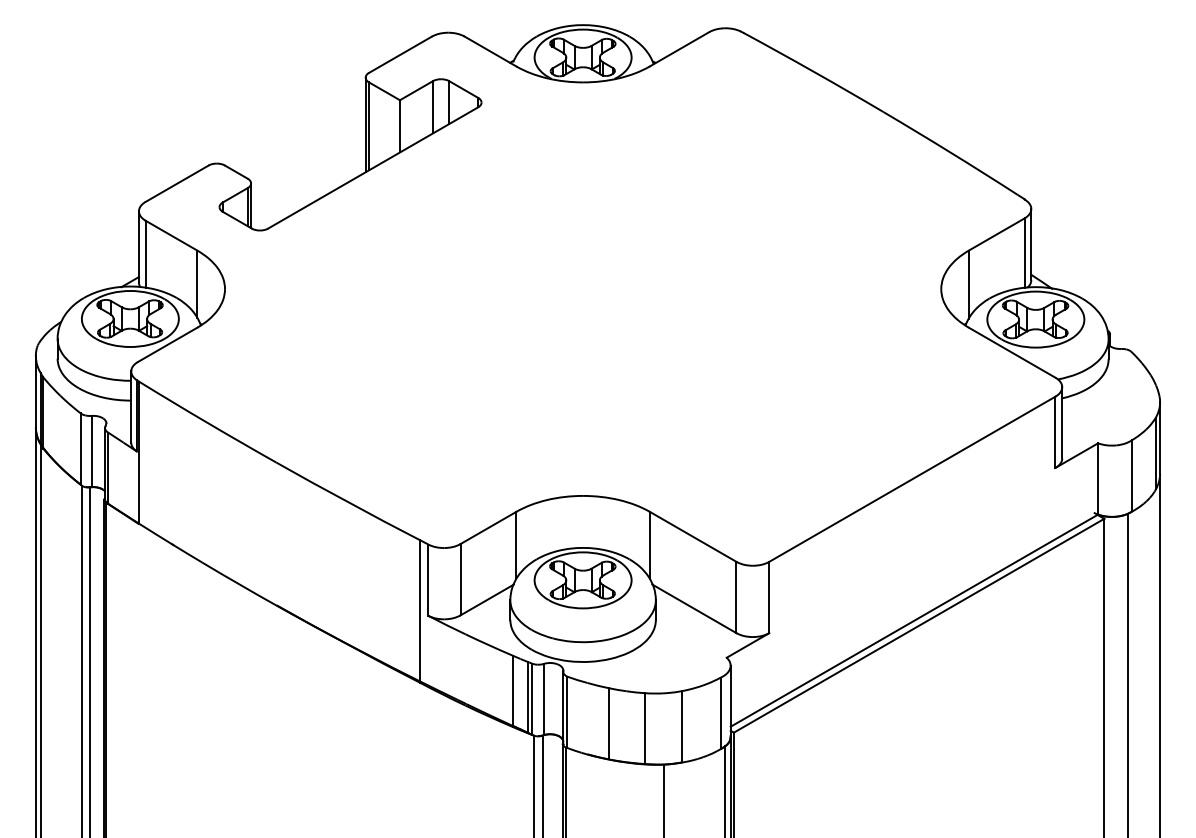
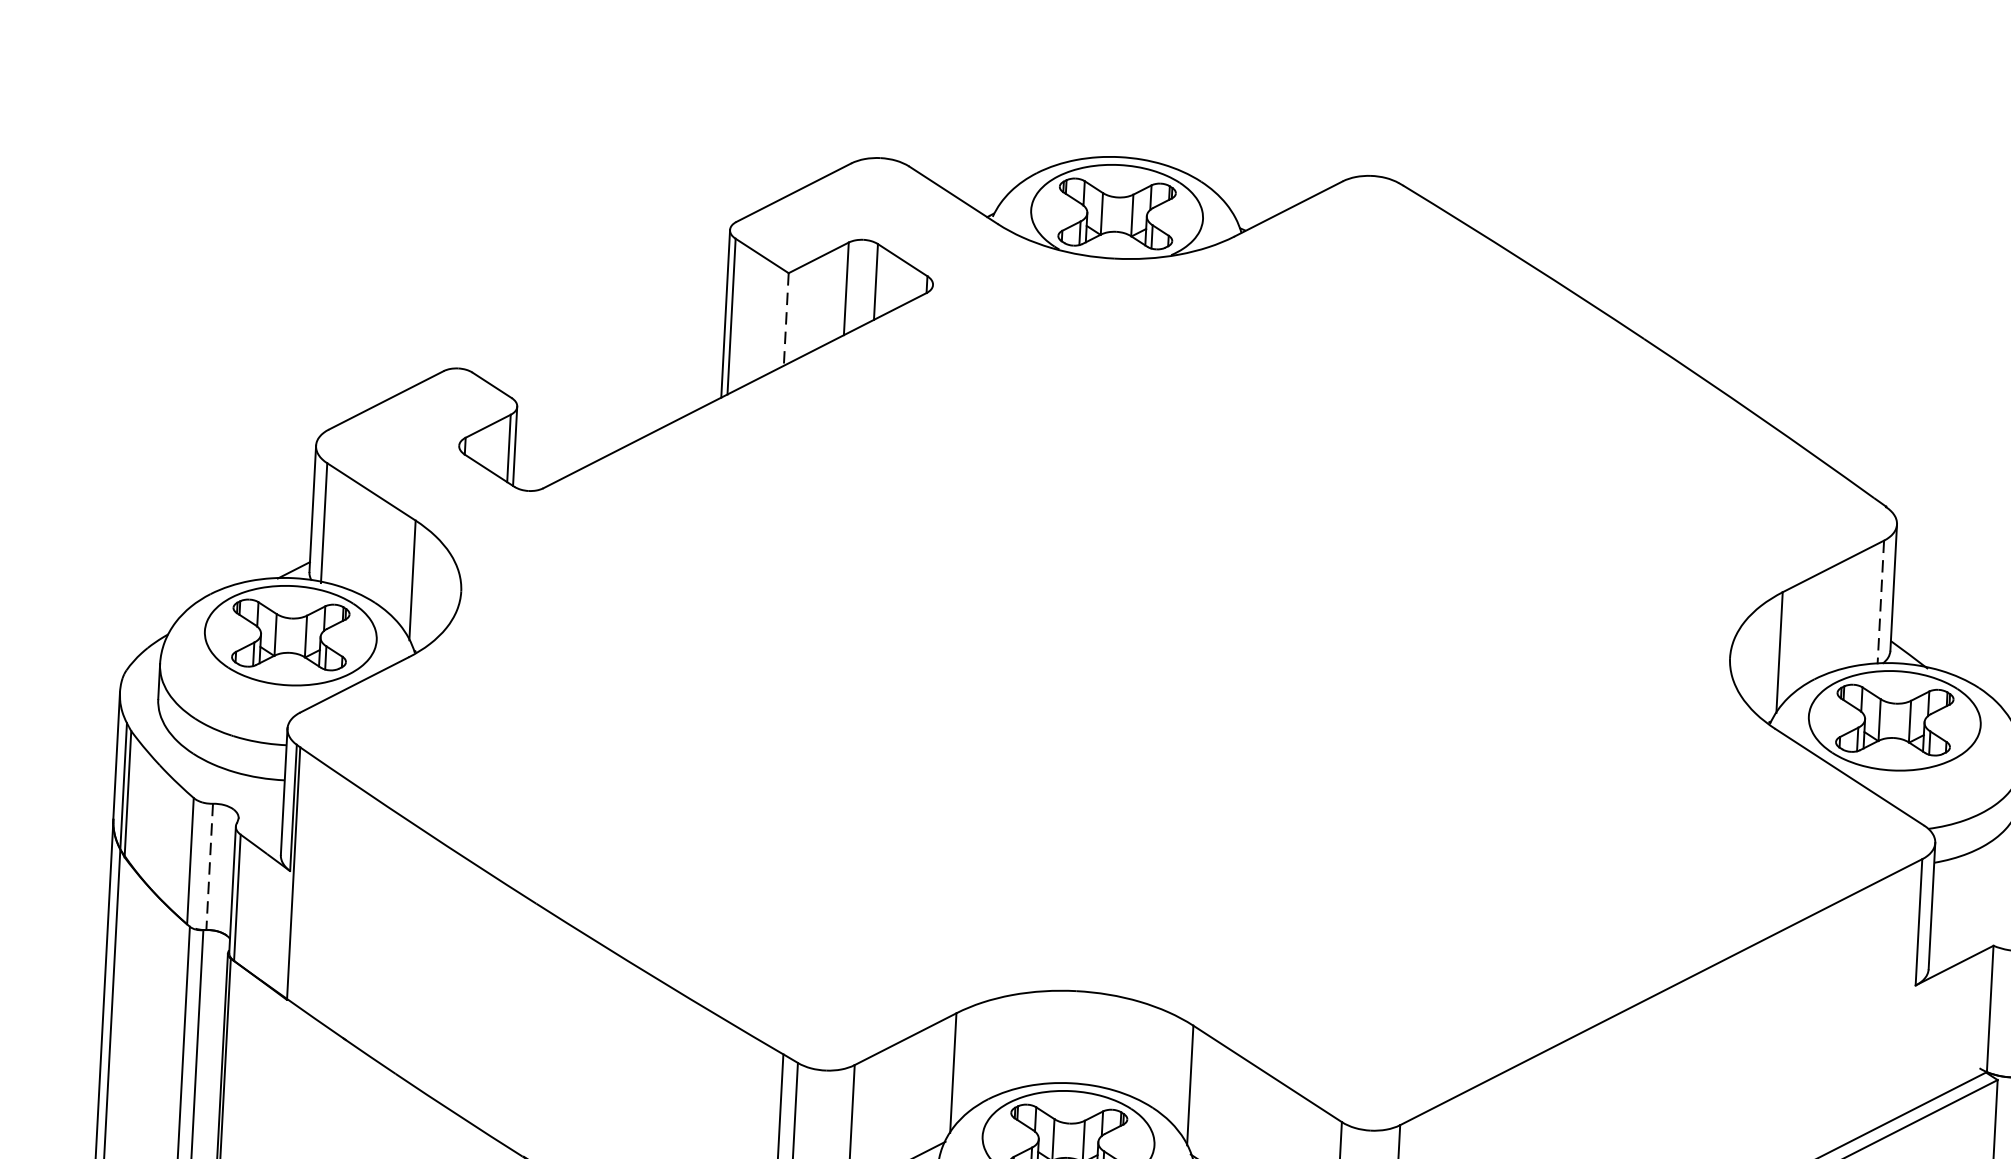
line: (399, 126) -> (785, 319), solid -> dashed
line: (1024, 253) -> (1880, 602), solid -> dashed
line: (91, 451) -> (209, 866), solid -> dashed

